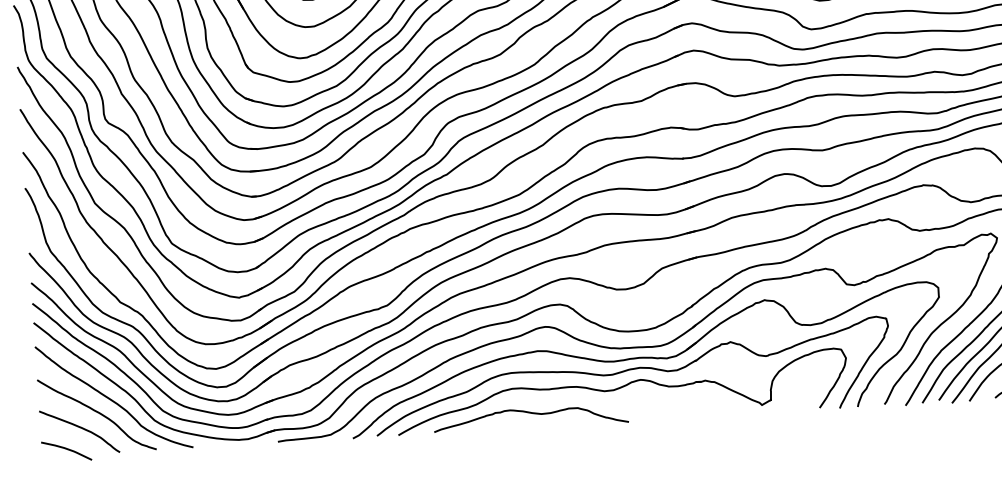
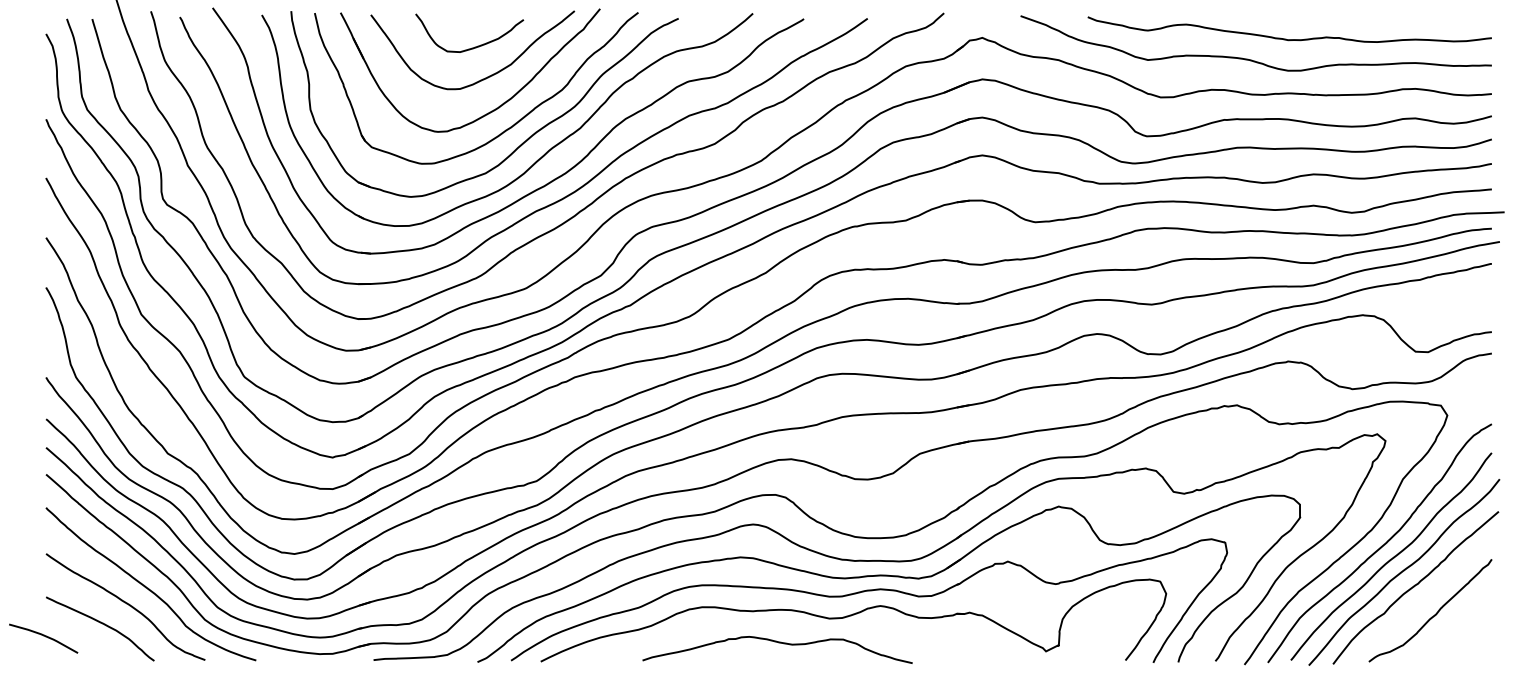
curve: (531, 413) -> (778, 643), moved
curve: (66, 449) -> (43, 636), moved

